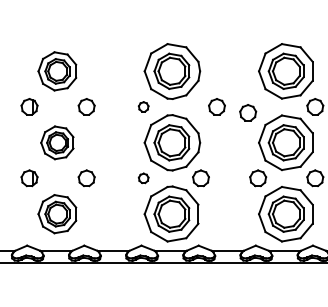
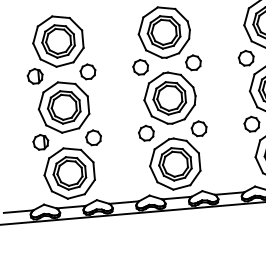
part: (57, 71) -> (58, 41), size x1.43
part: (143, 106) -> (140, 66), size x1.67
part: (216, 106) -> (193, 62), moved
part: (248, 112) -> (246, 57), moved
part: (57, 142) -> (63, 107), size x1.67
part: (143, 178) -> (146, 133), size x1.67
part: (57, 213) -> (69, 172), size x1.43

